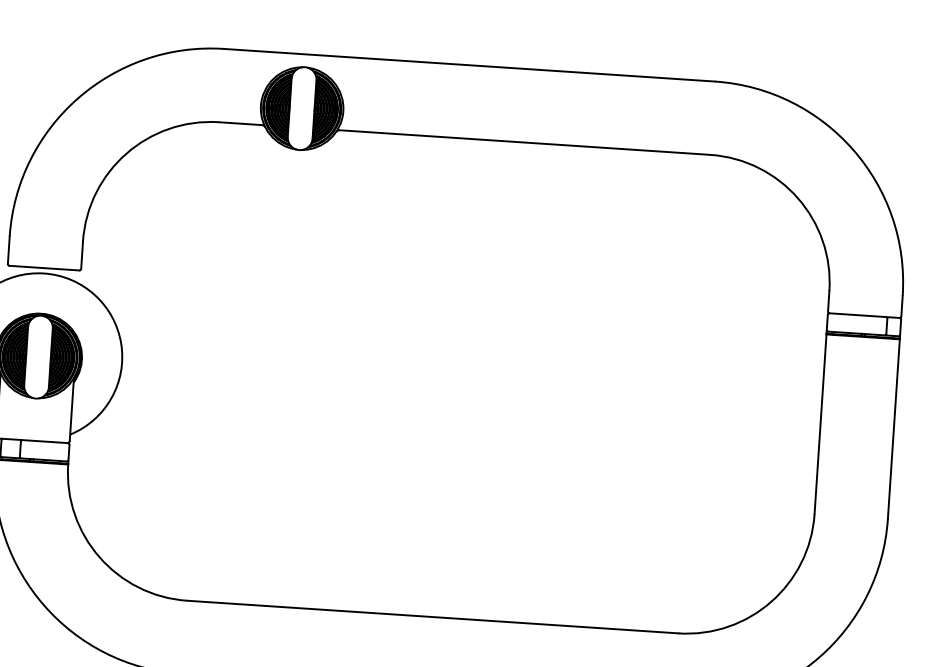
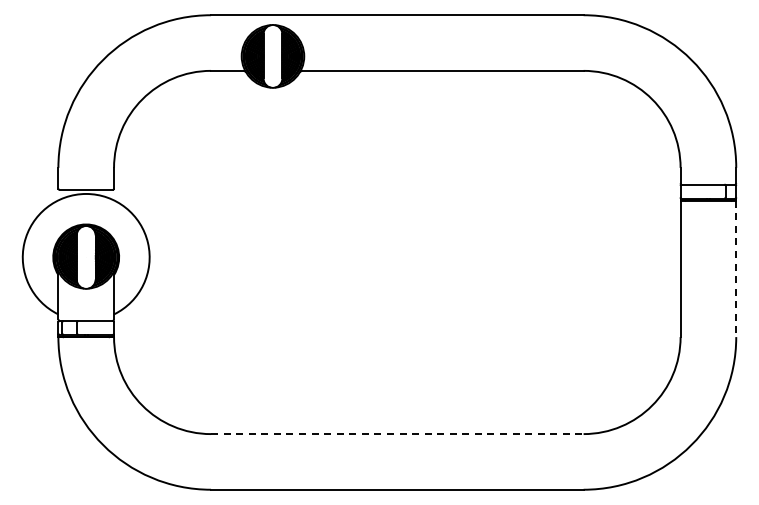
line: (894, 429) -> (736, 269), solid -> dashed
line: (433, 617) -> (397, 434), solid -> dashed

